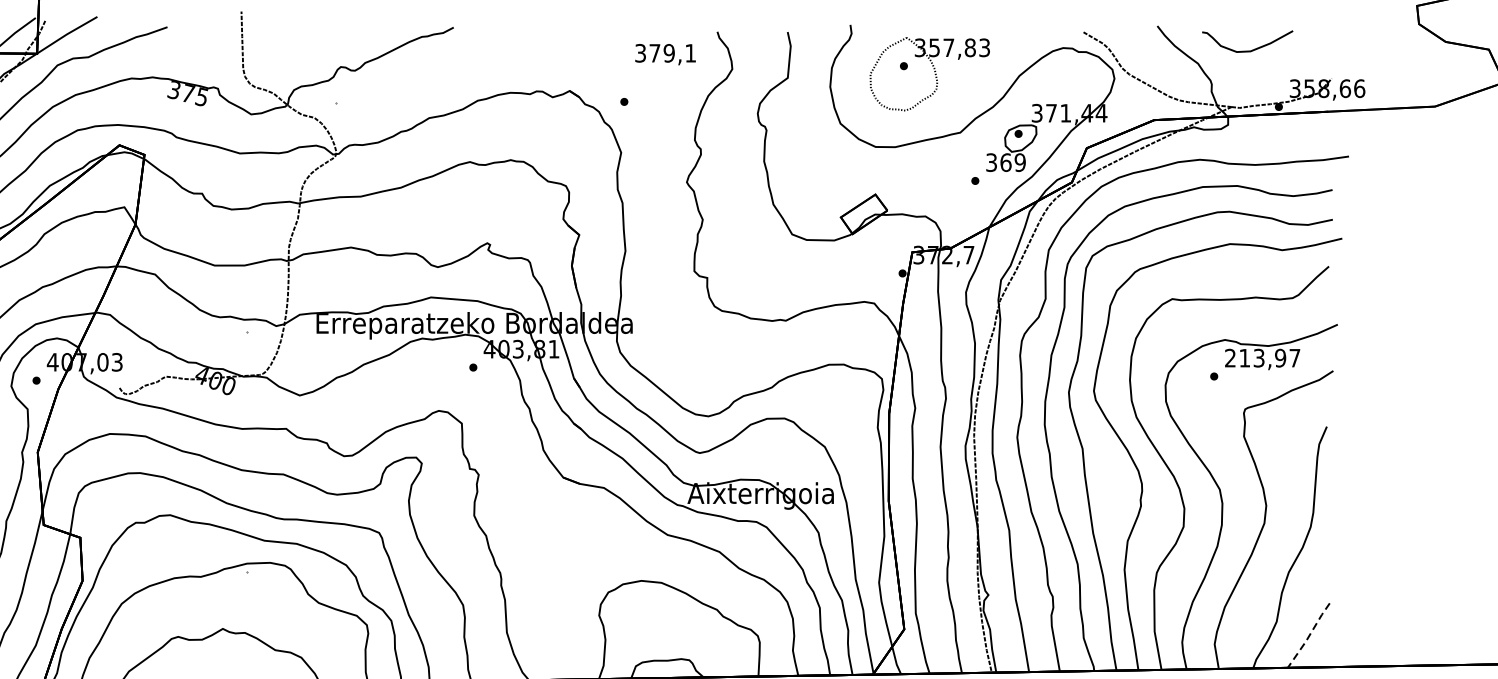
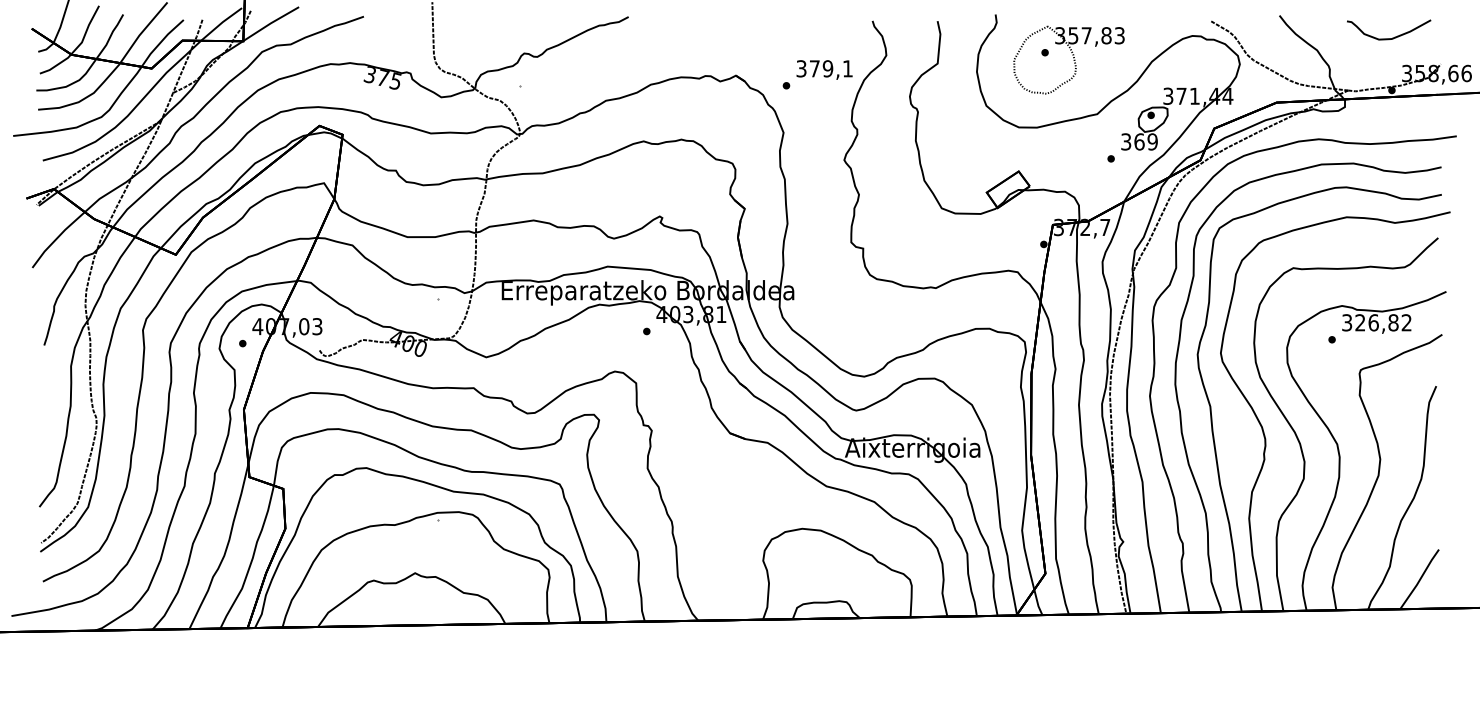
curve: (1251, 49) -> (1392, 37), moved
text: (665, 54) -> (824, 69), moved
text: (1262, 357) -> (1376, 322), 213,97 -> 326,82
line: (1308, 636) -> (1419, 580), dashed -> solid

